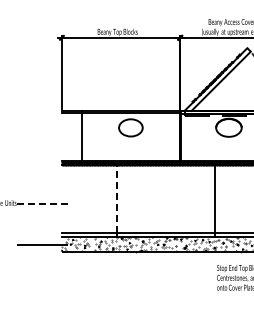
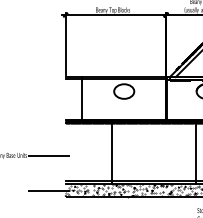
line: (116, 199) -> (111, 152), dashed -> solid
line: (41, 203) -> (48, 155), dashed -> solid

